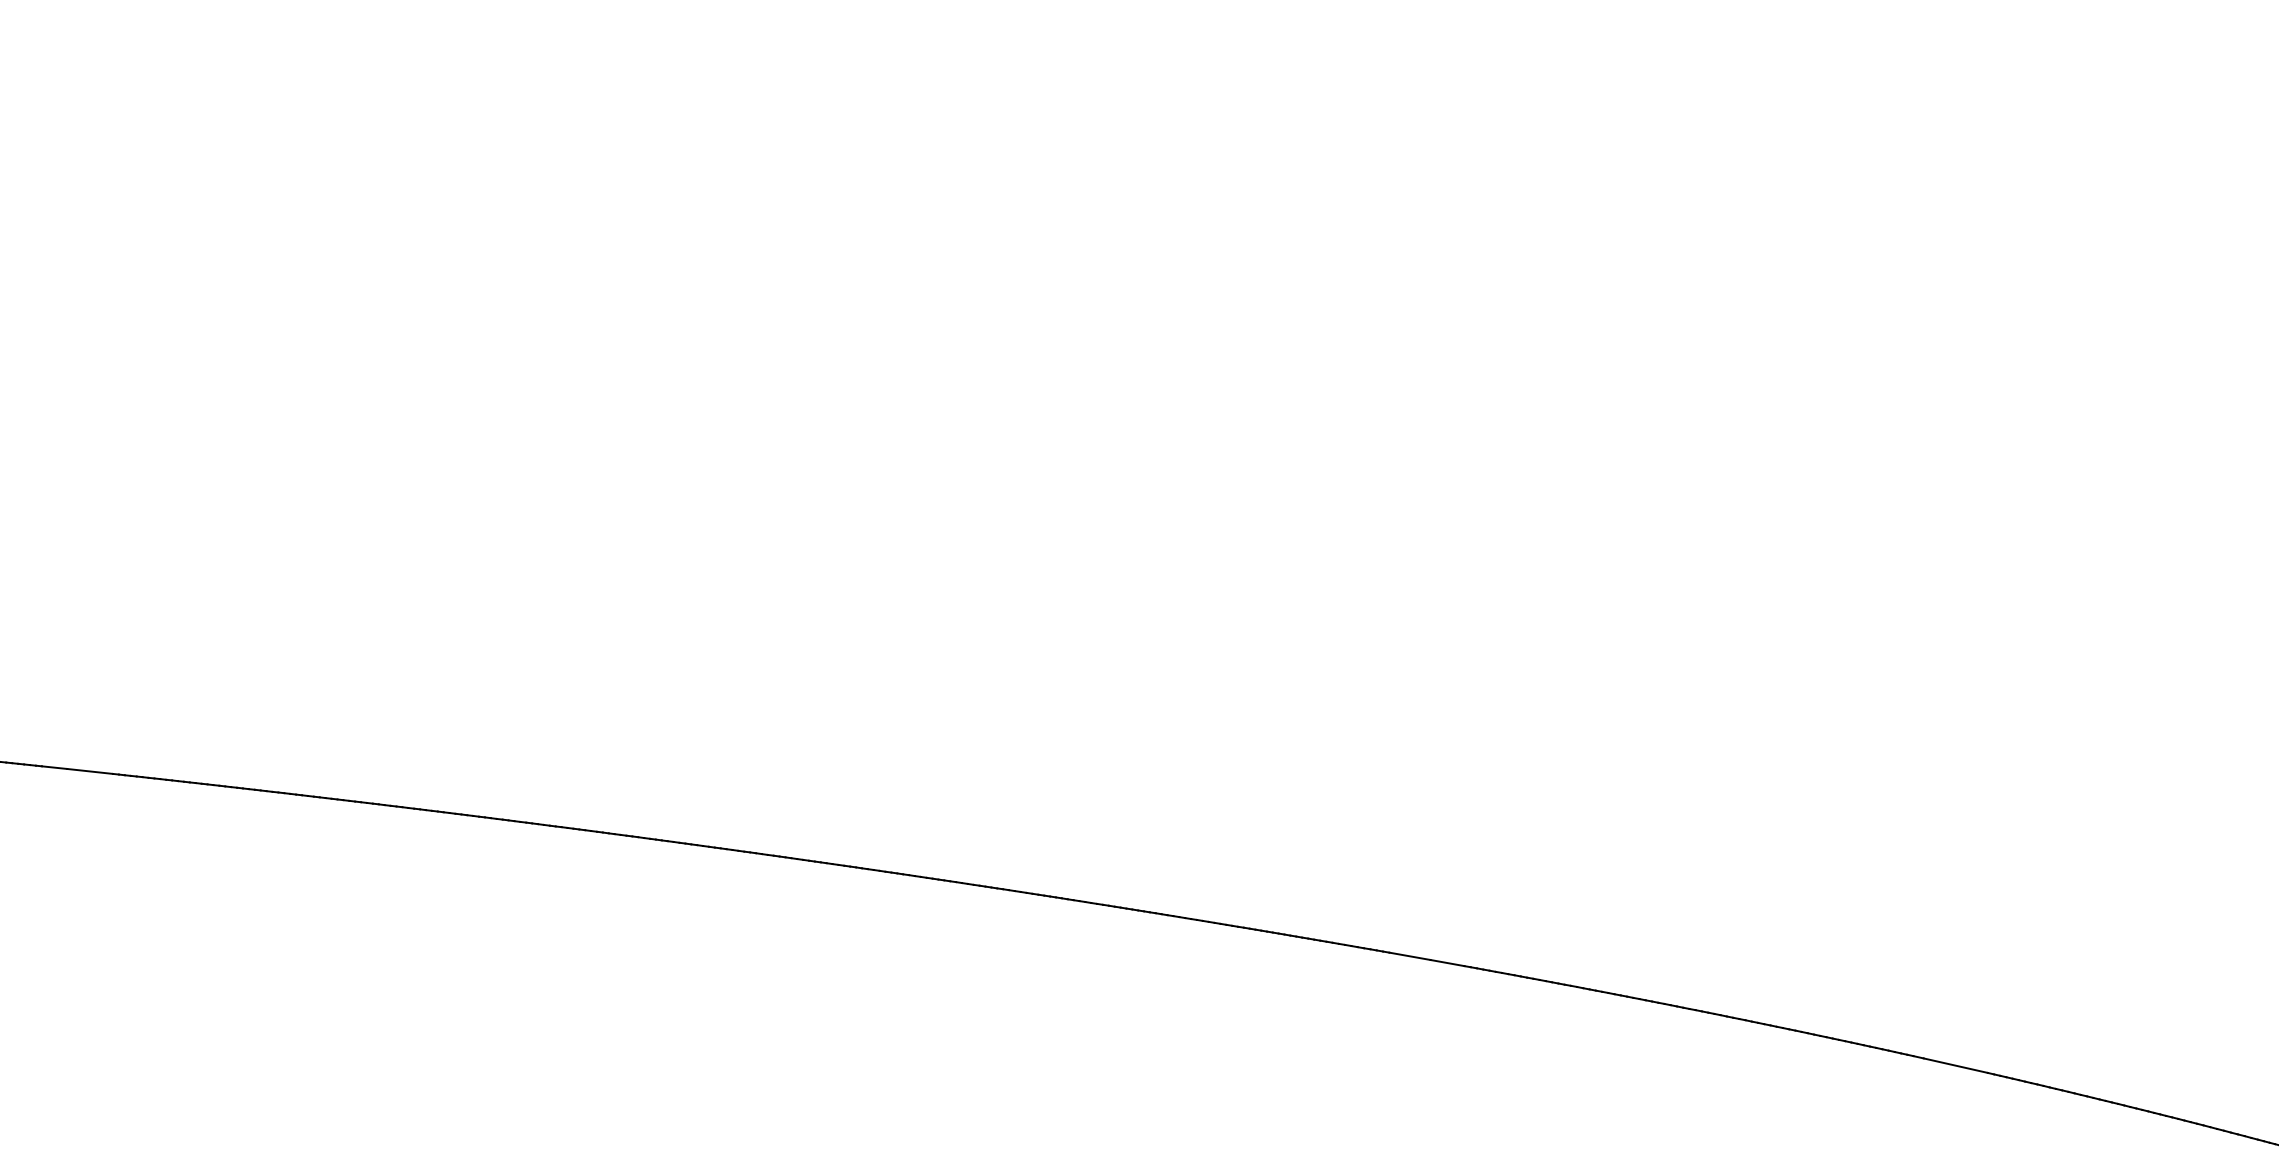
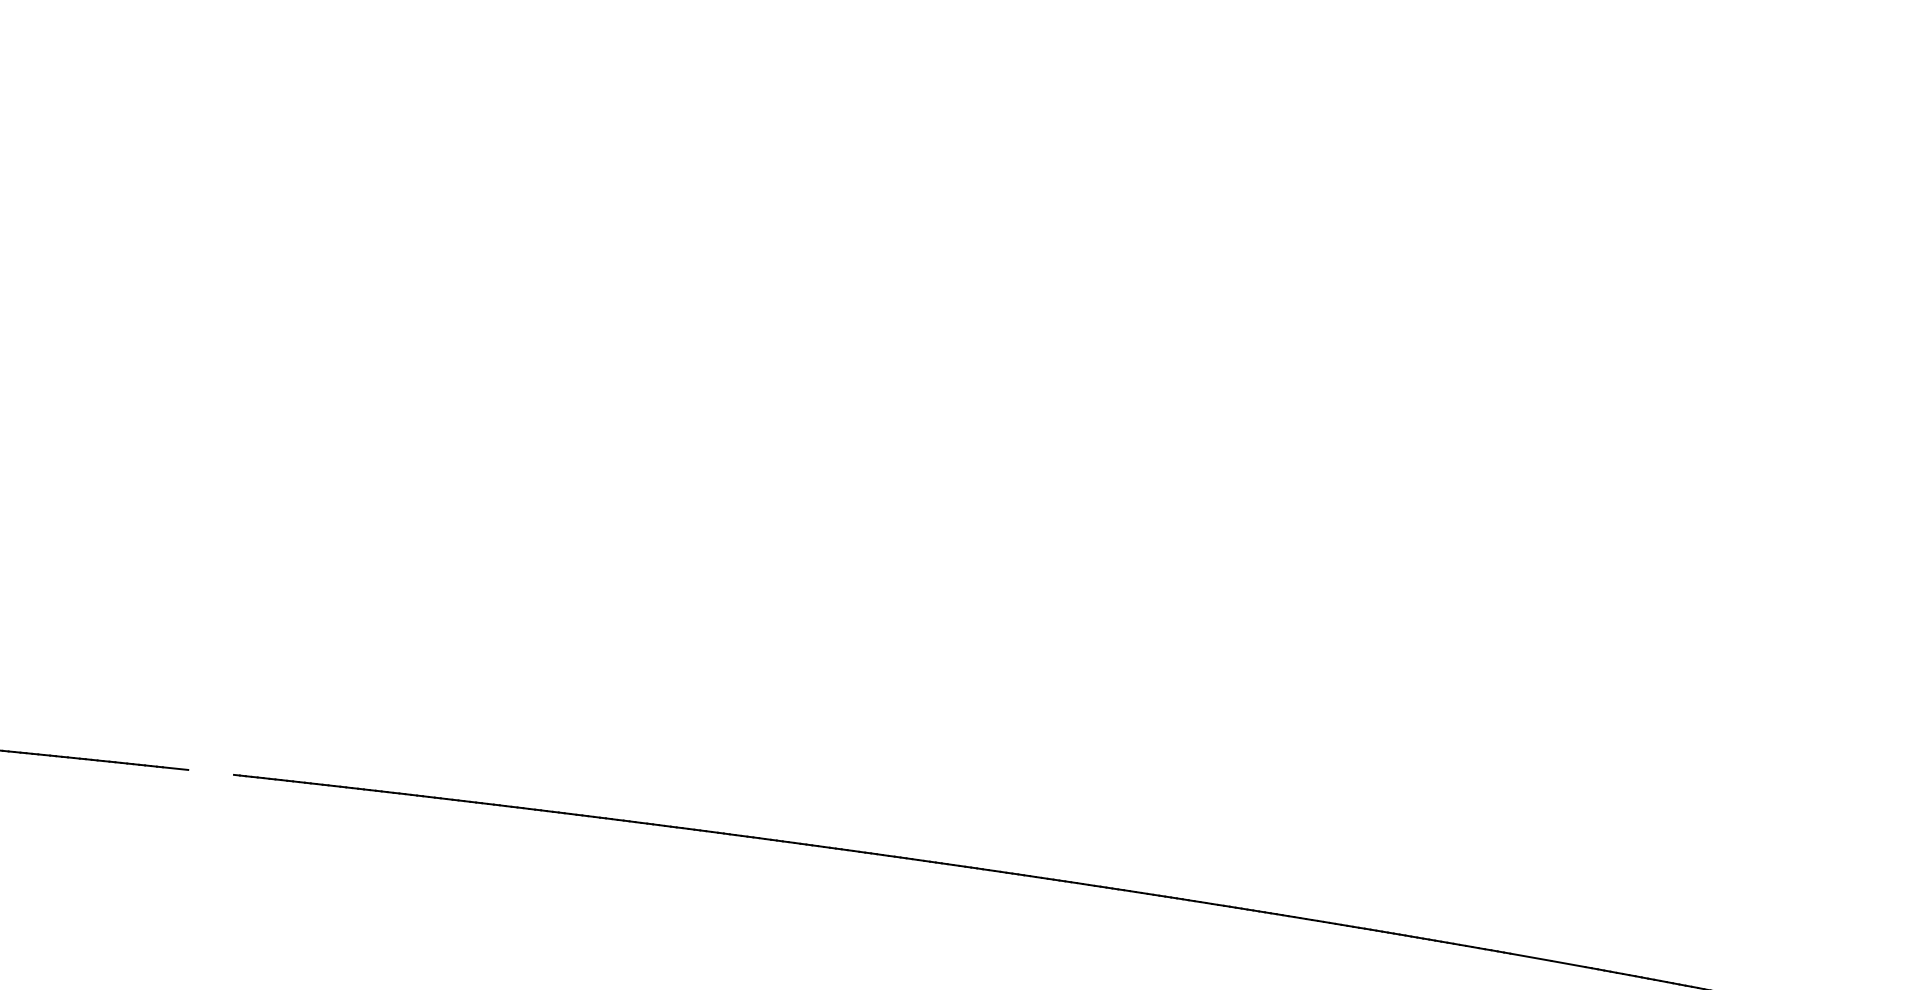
line: (90, 770) -> (211, 771), removed

